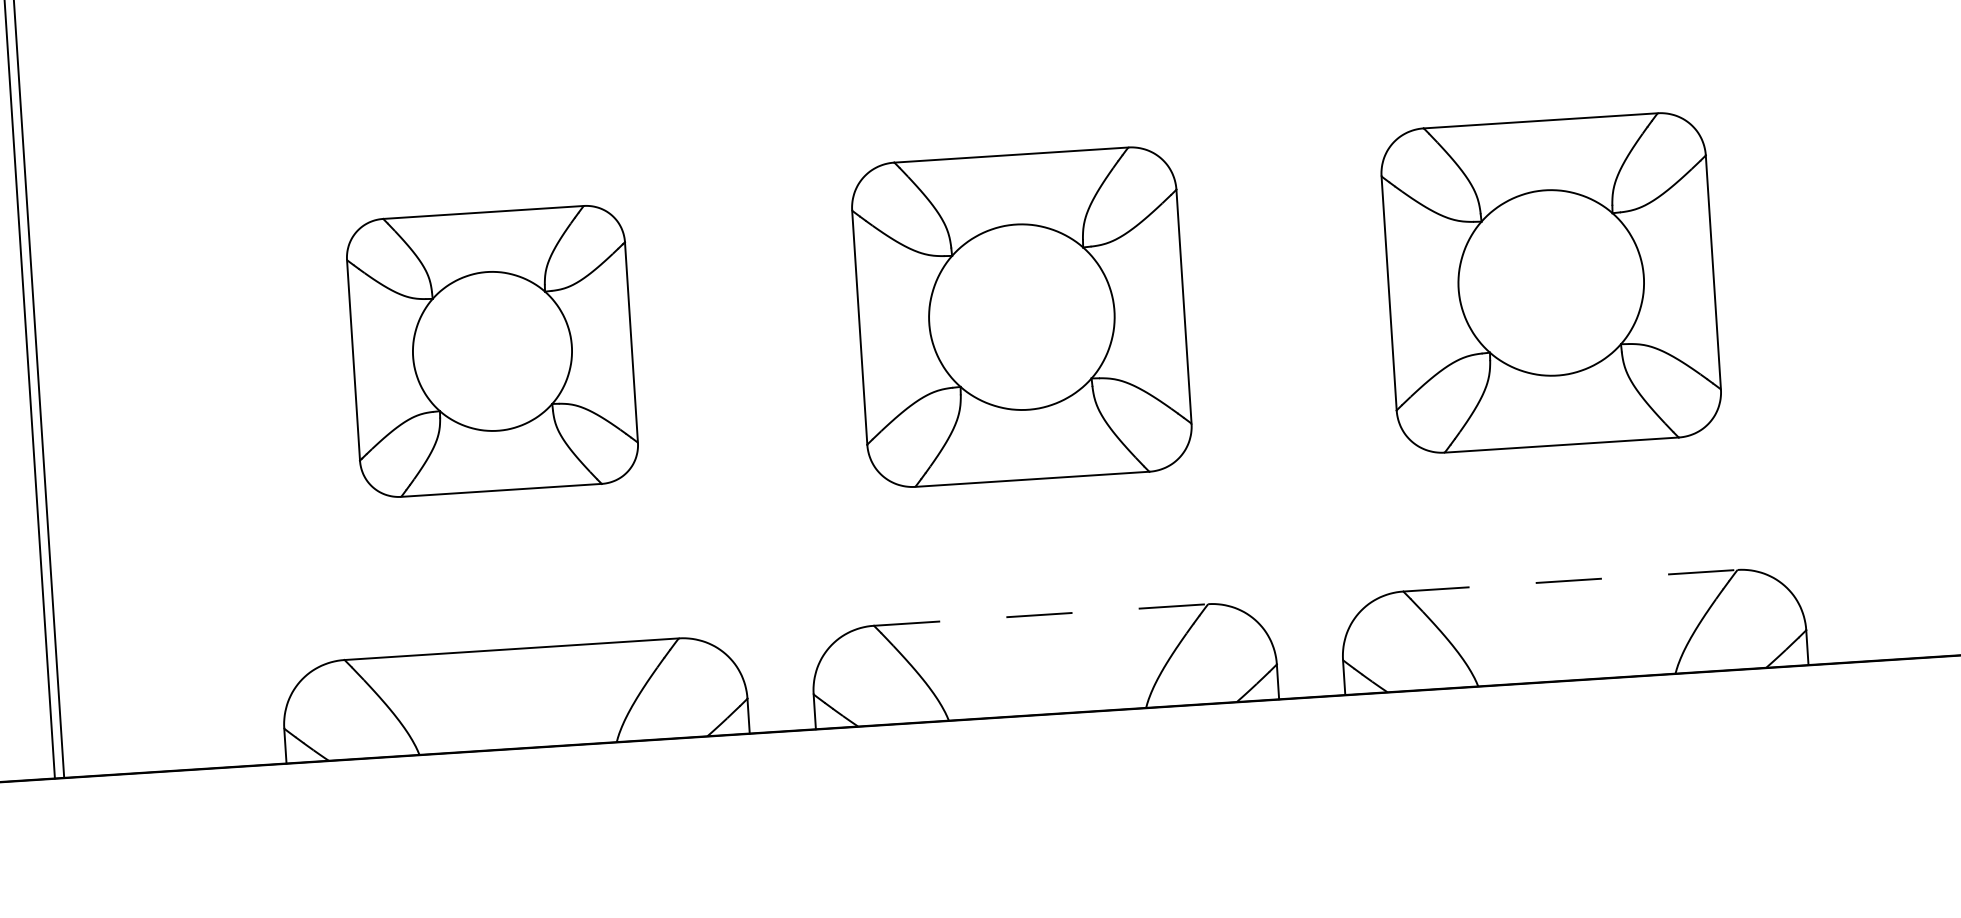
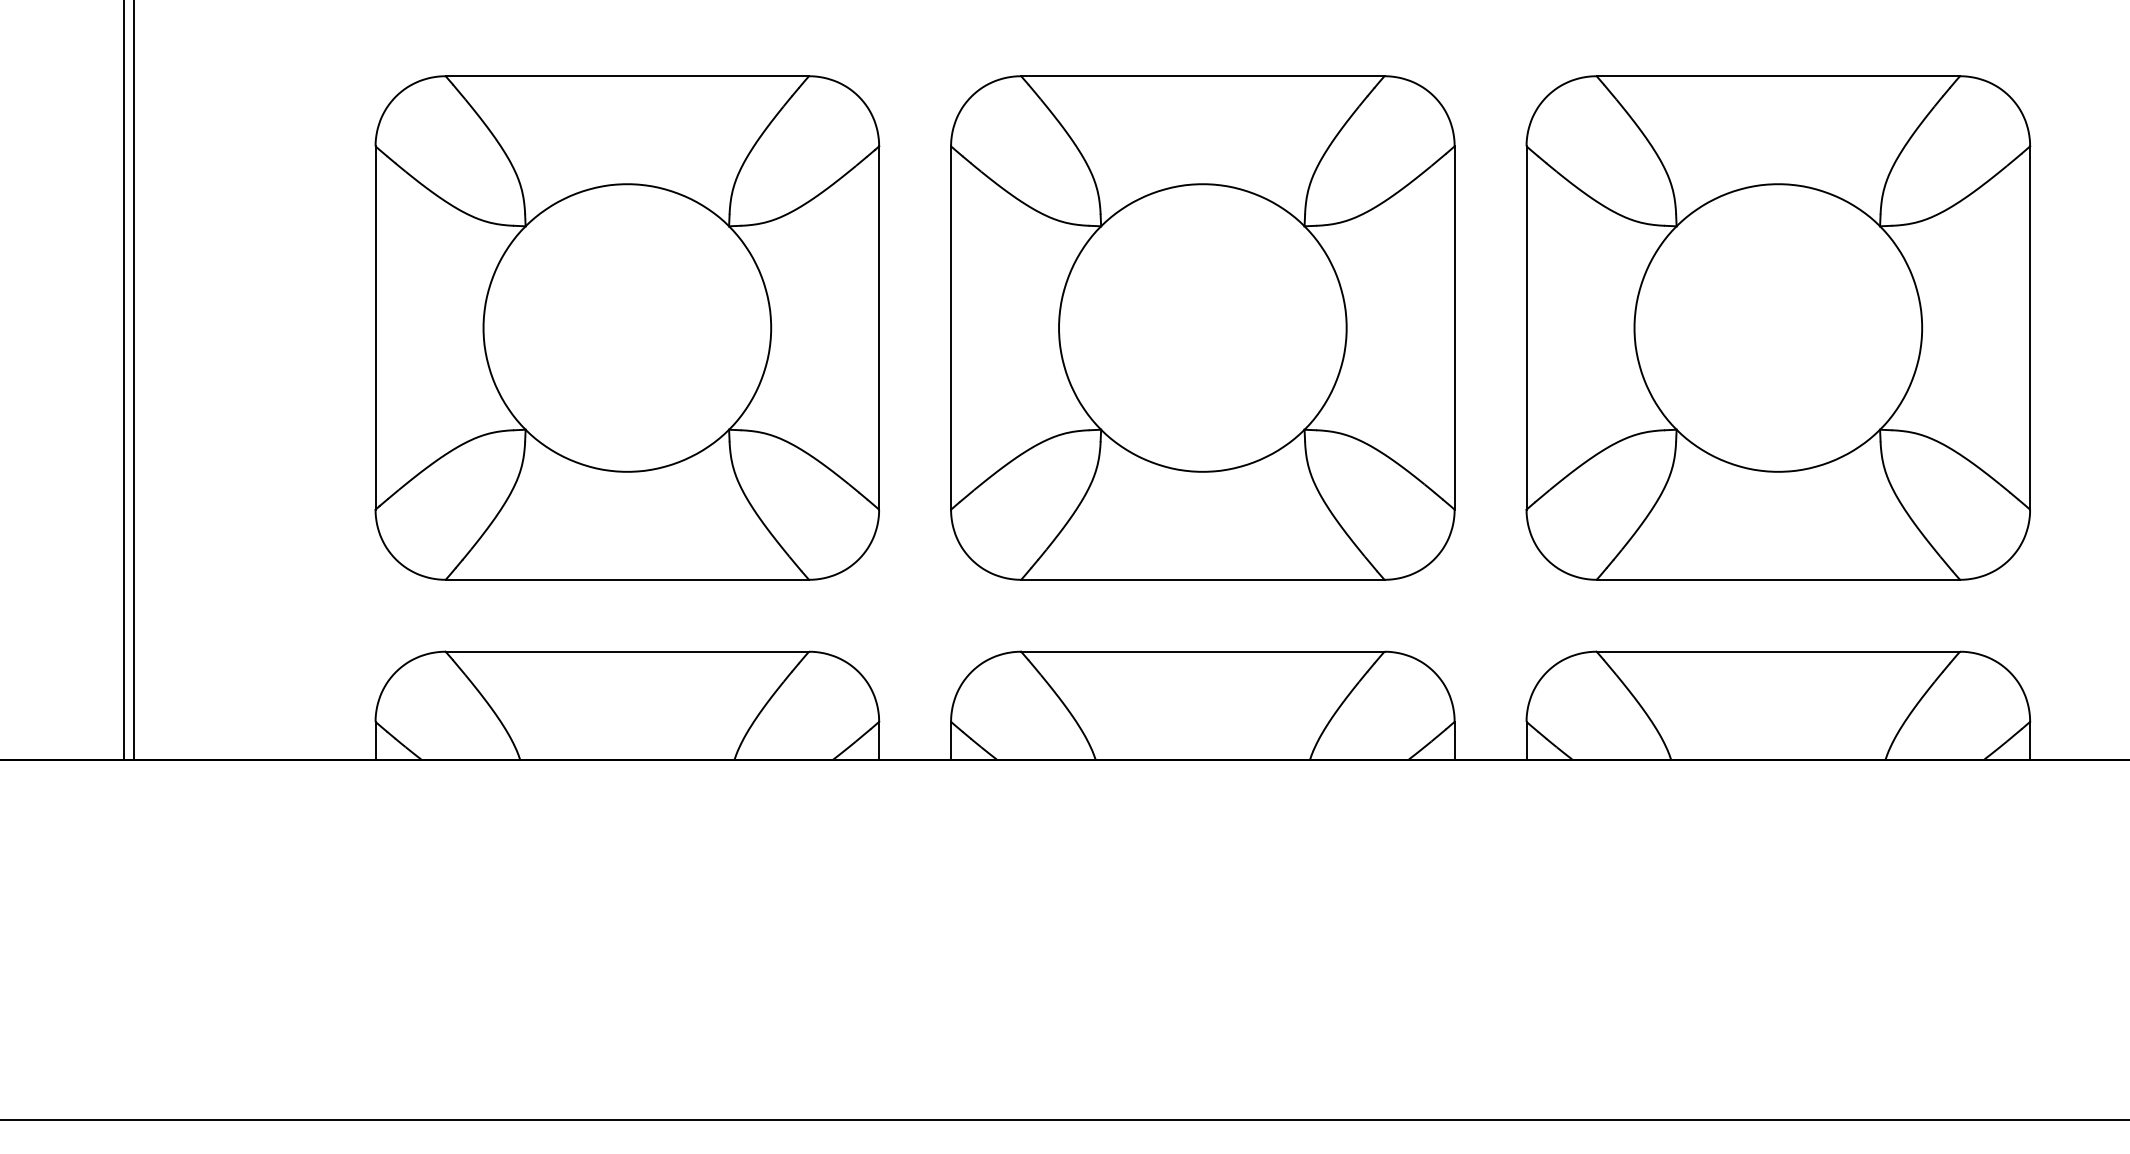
part: (1551, 282) -> (1778, 327), size x1.43
part: (1021, 316) -> (1202, 327), size x1.43
part: (492, 350) -> (627, 327), size x1.67
line: (1570, 580) -> (1778, 651), dashed -> solid
line: (1040, 614) -> (1202, 651), dashed -> solid

